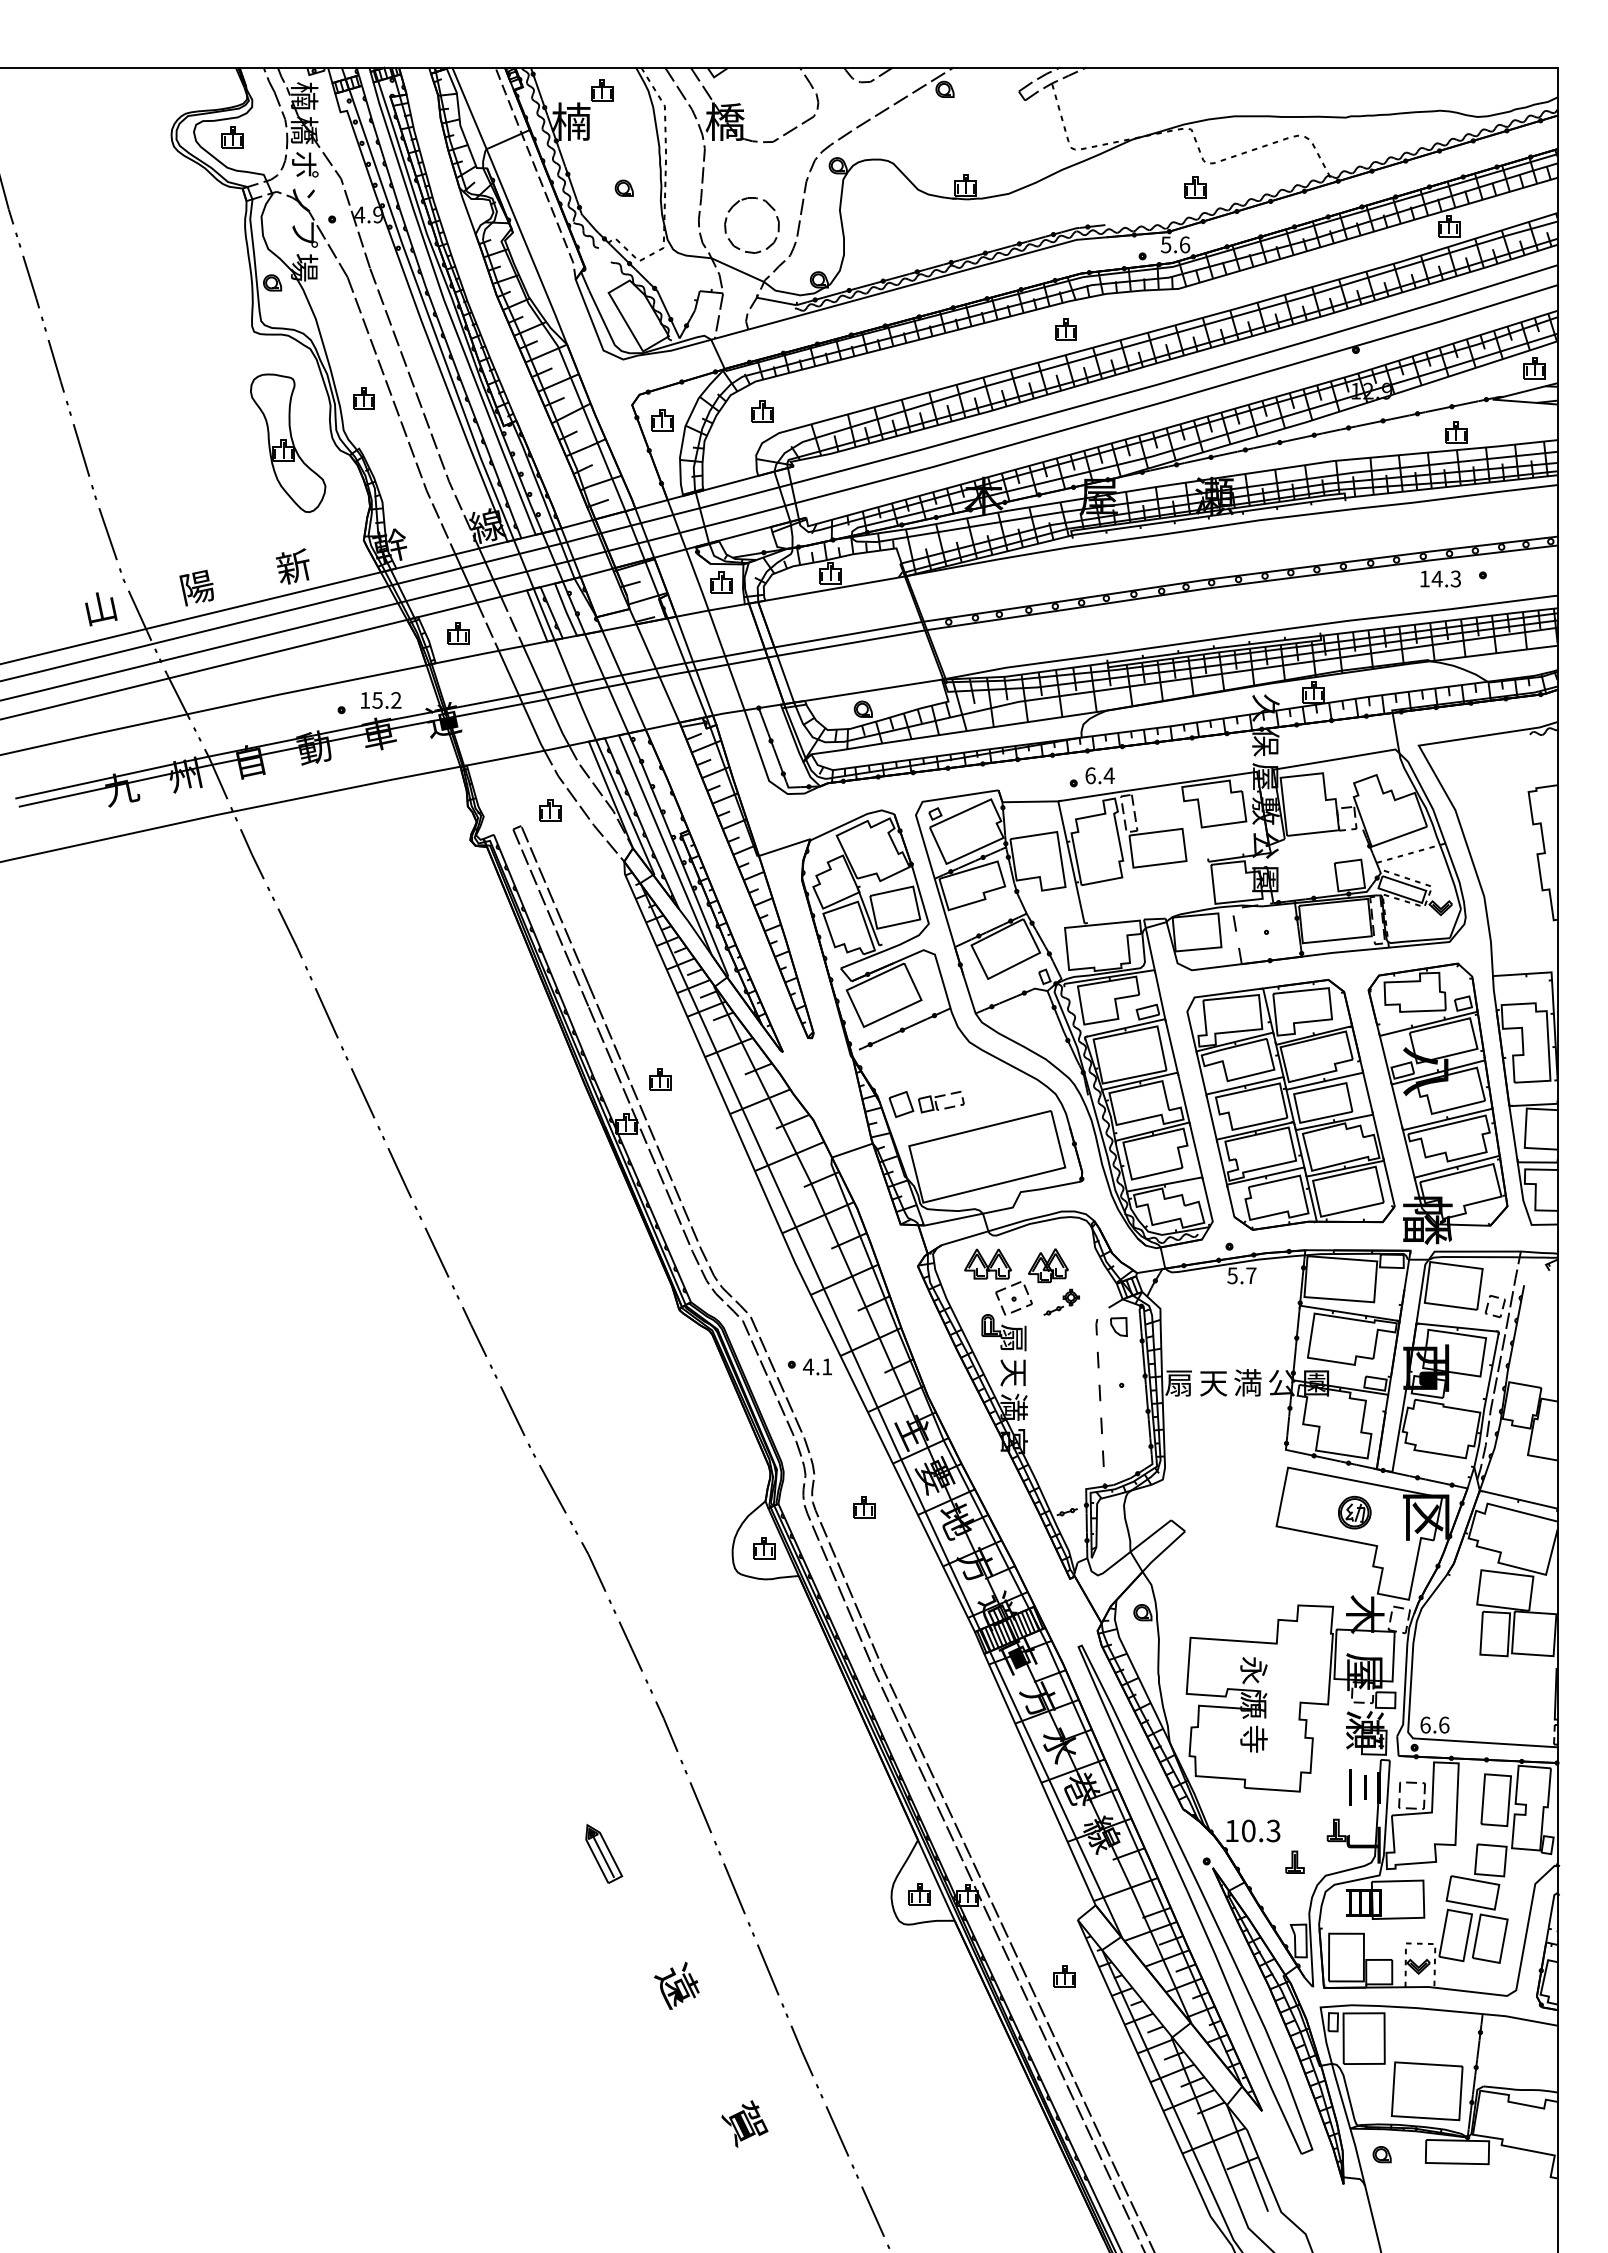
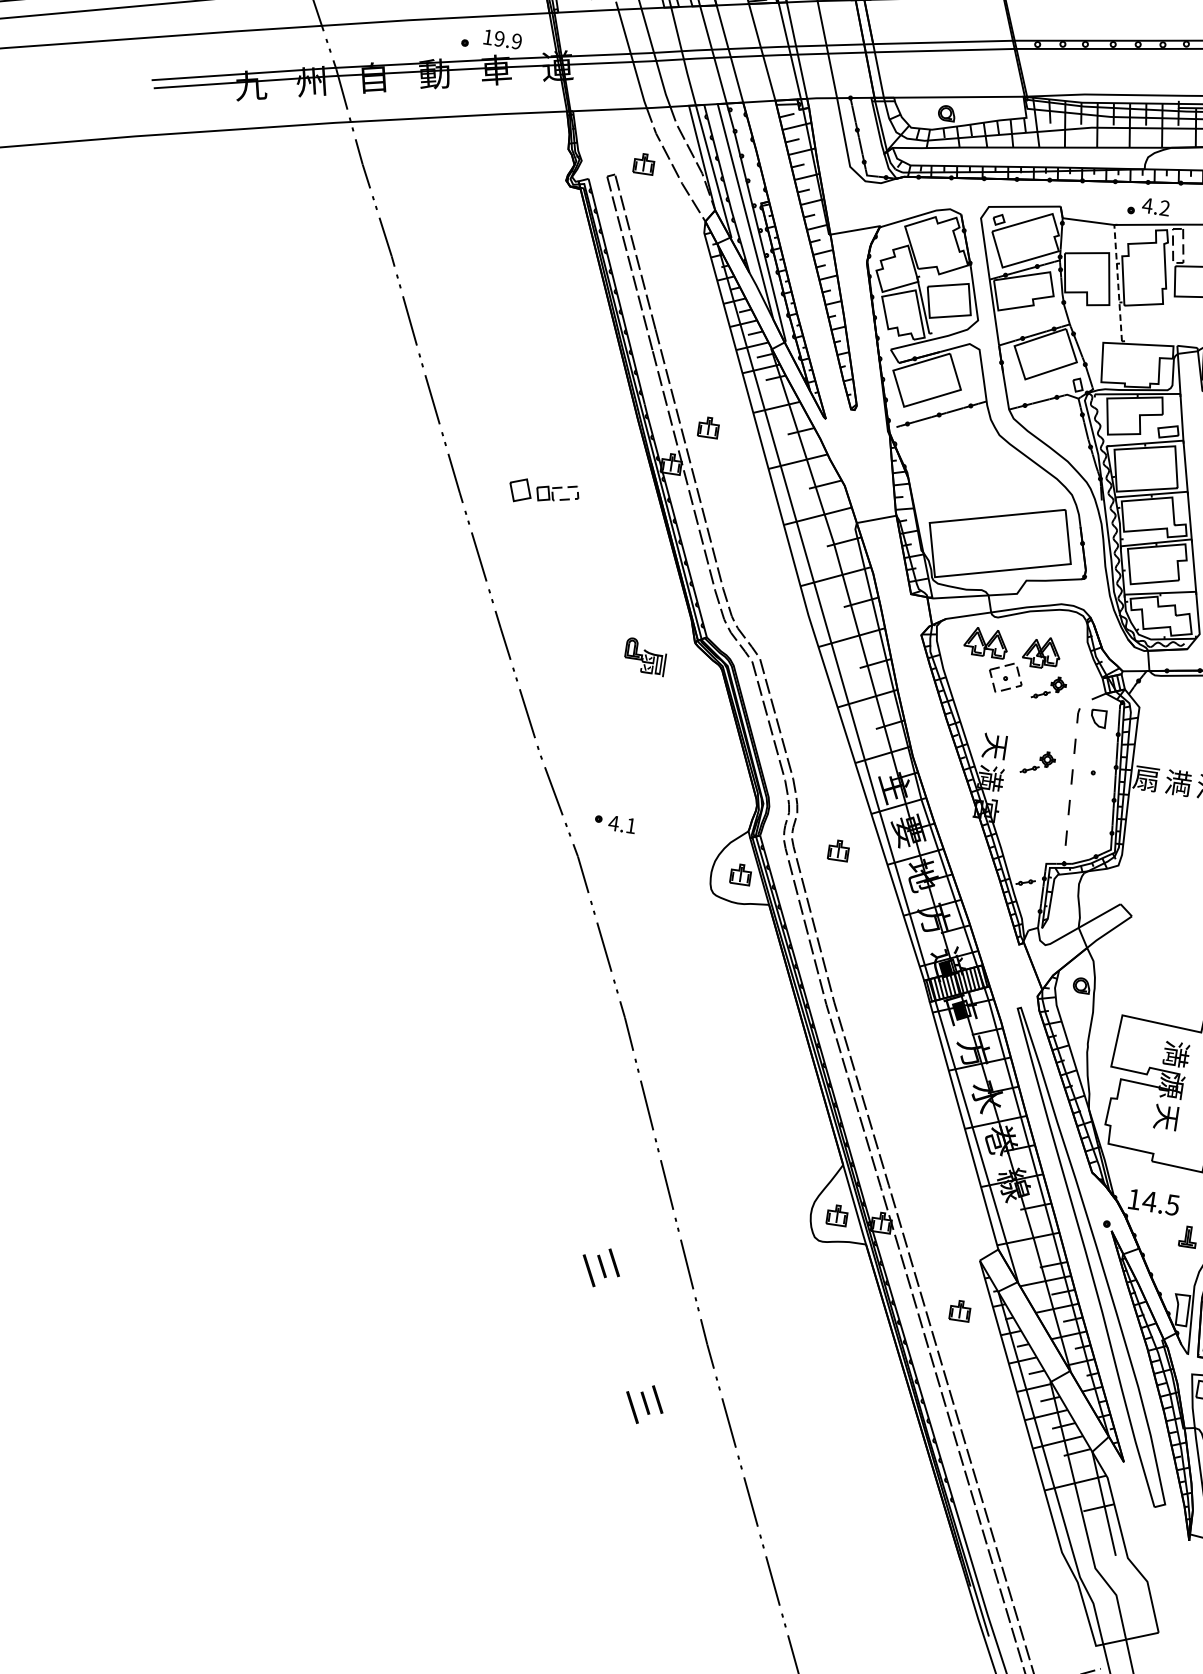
text: (386, 700) -> (507, 40), 15.2 -> 19.9
text: (1099, 775) -> (1155, 206), 6.4 -> 4.2
line: (1071, 862) -> (1118, 283), solid -> dashed
part: (926, 1104) -> (543, 493), moved
part: (1003, 1332) -> (645, 656), moved
part: (809, 1366) -> (614, 823), moved
part: (1061, 1382) -> (1038, 762), added
text: (1213, 1382) -> (1178, 782), 天 -> 満
text: (1253, 1670) -> (1176, 1054), 永 -> 満
text: (1253, 1738) -> (1166, 1116), 寺 -> 天
text: (1260, 1830) -> (1160, 1202), 10.3 -> 14.5
part: (604, 1853) -> (551, 1134), removed
text: (676, 1985) -> (600, 1266), 遠 -> 三
text: (744, 2123) -> (644, 1403), 賀 -> 三

